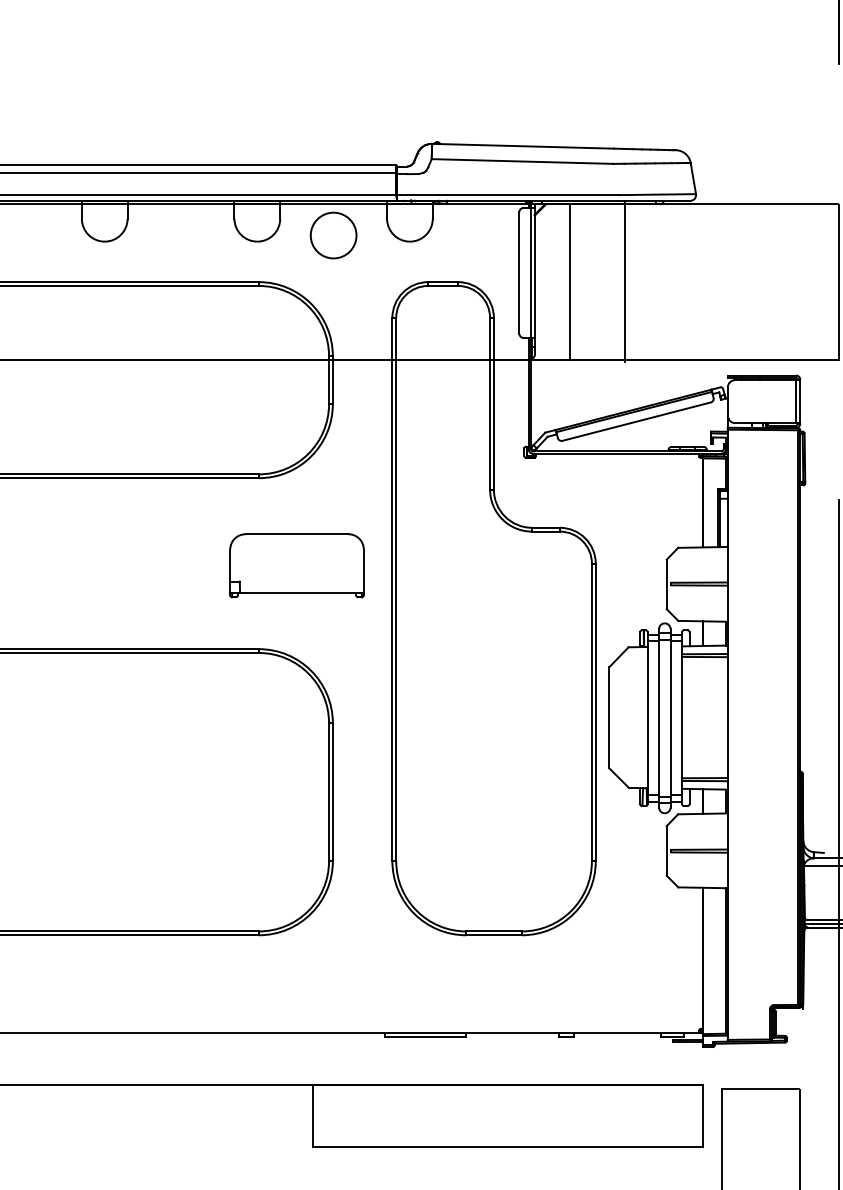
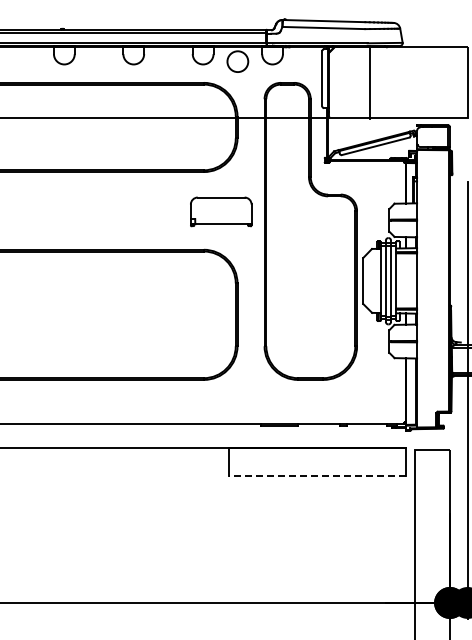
line: (570, 281) -> (345, 82), removed
line: (508, 1147) -> (317, 476), solid -> dashed

